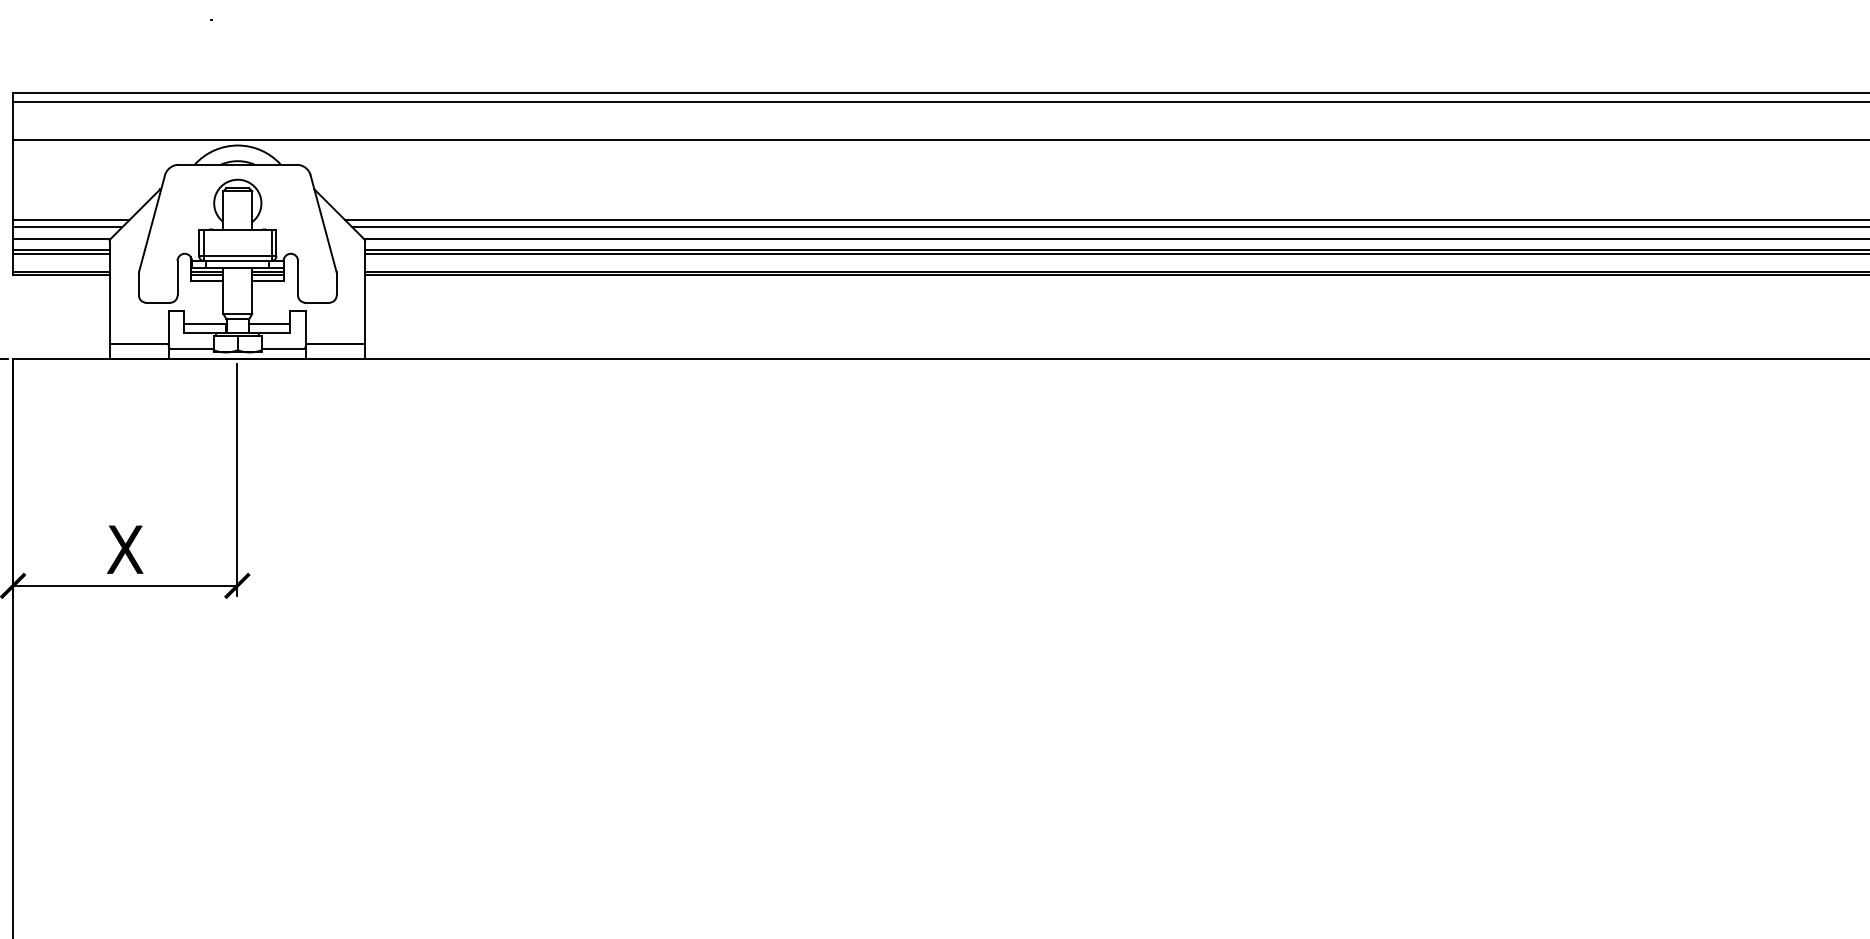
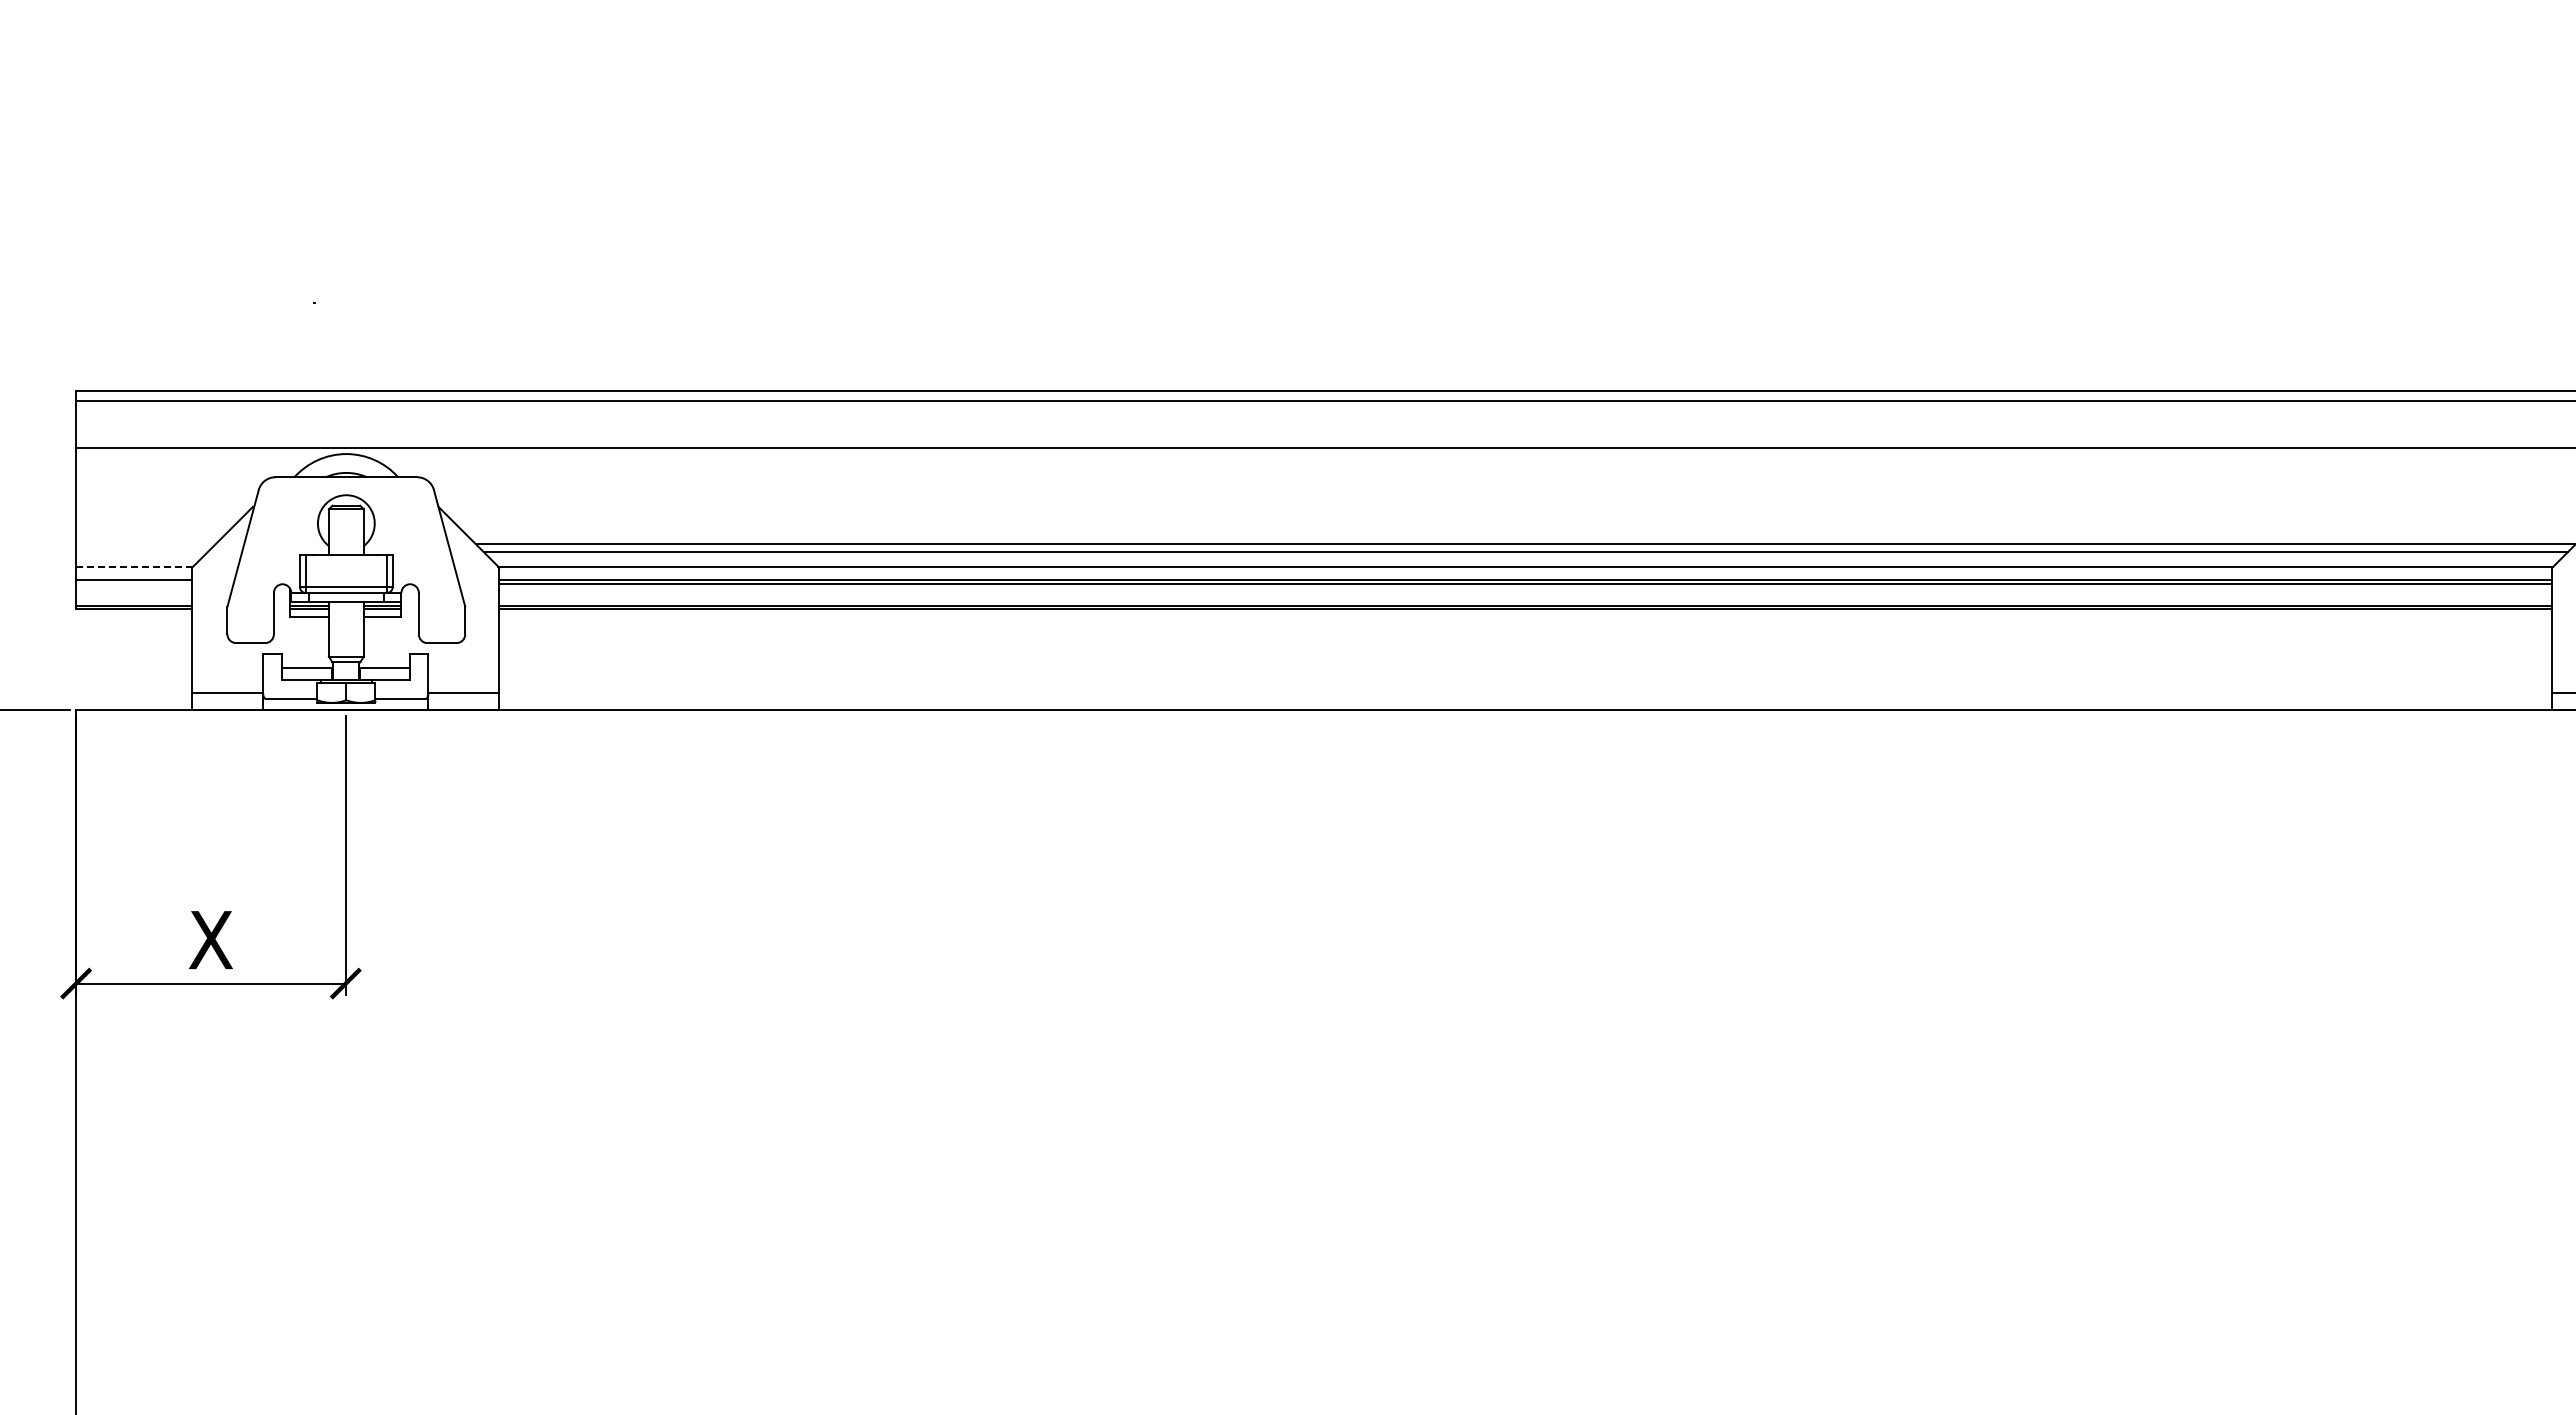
line: (70, 220) -> (145, 544), removed
line: (67, 227) -> (141, 552), removed
line: (61, 239) -> (134, 566), solid -> dashed
line: (61, 253) -> (134, 583), removed

